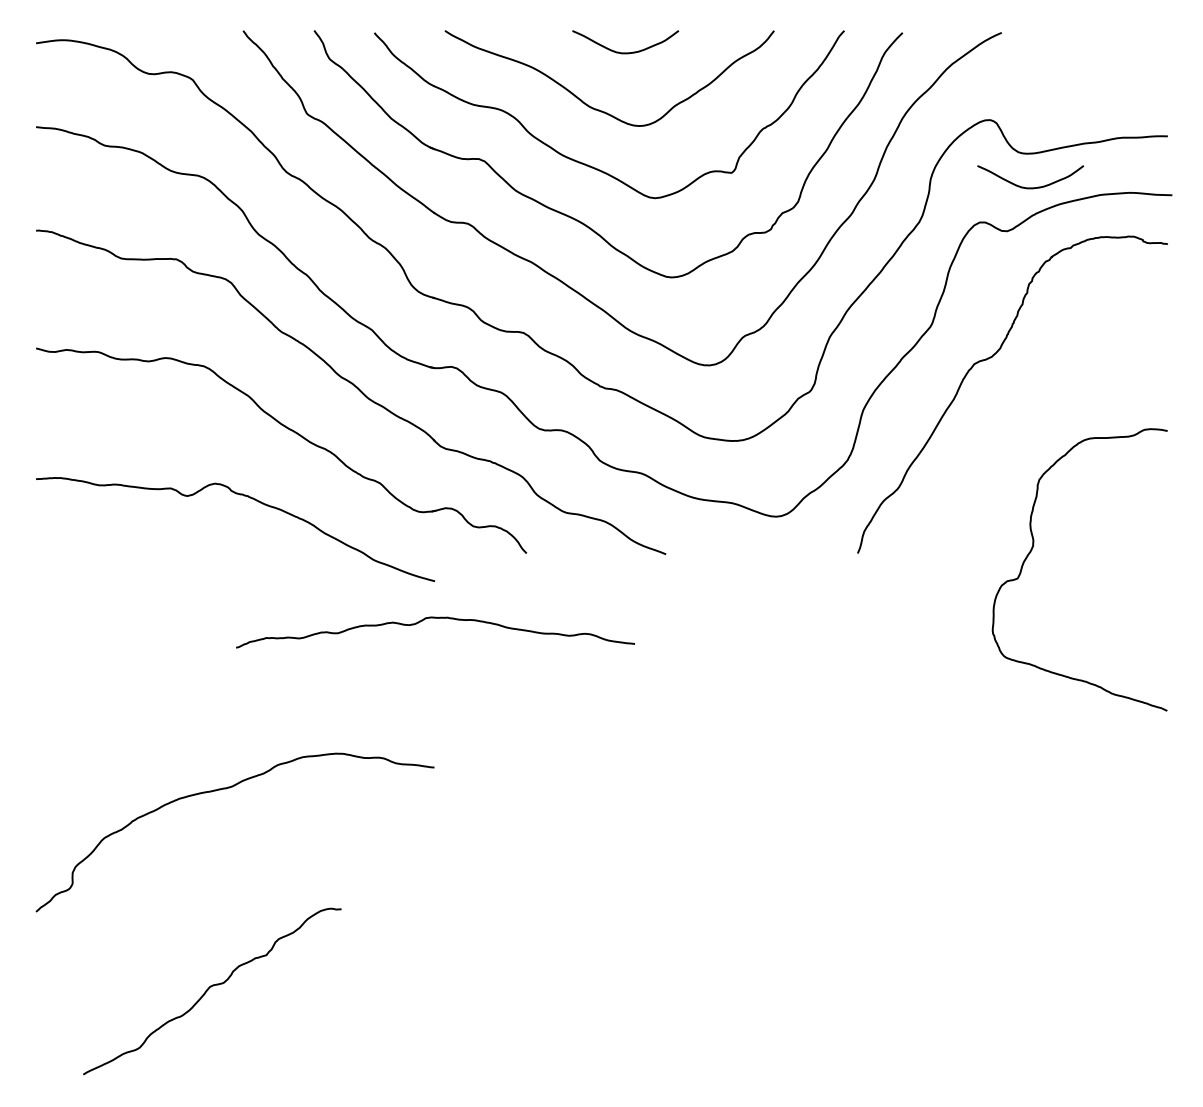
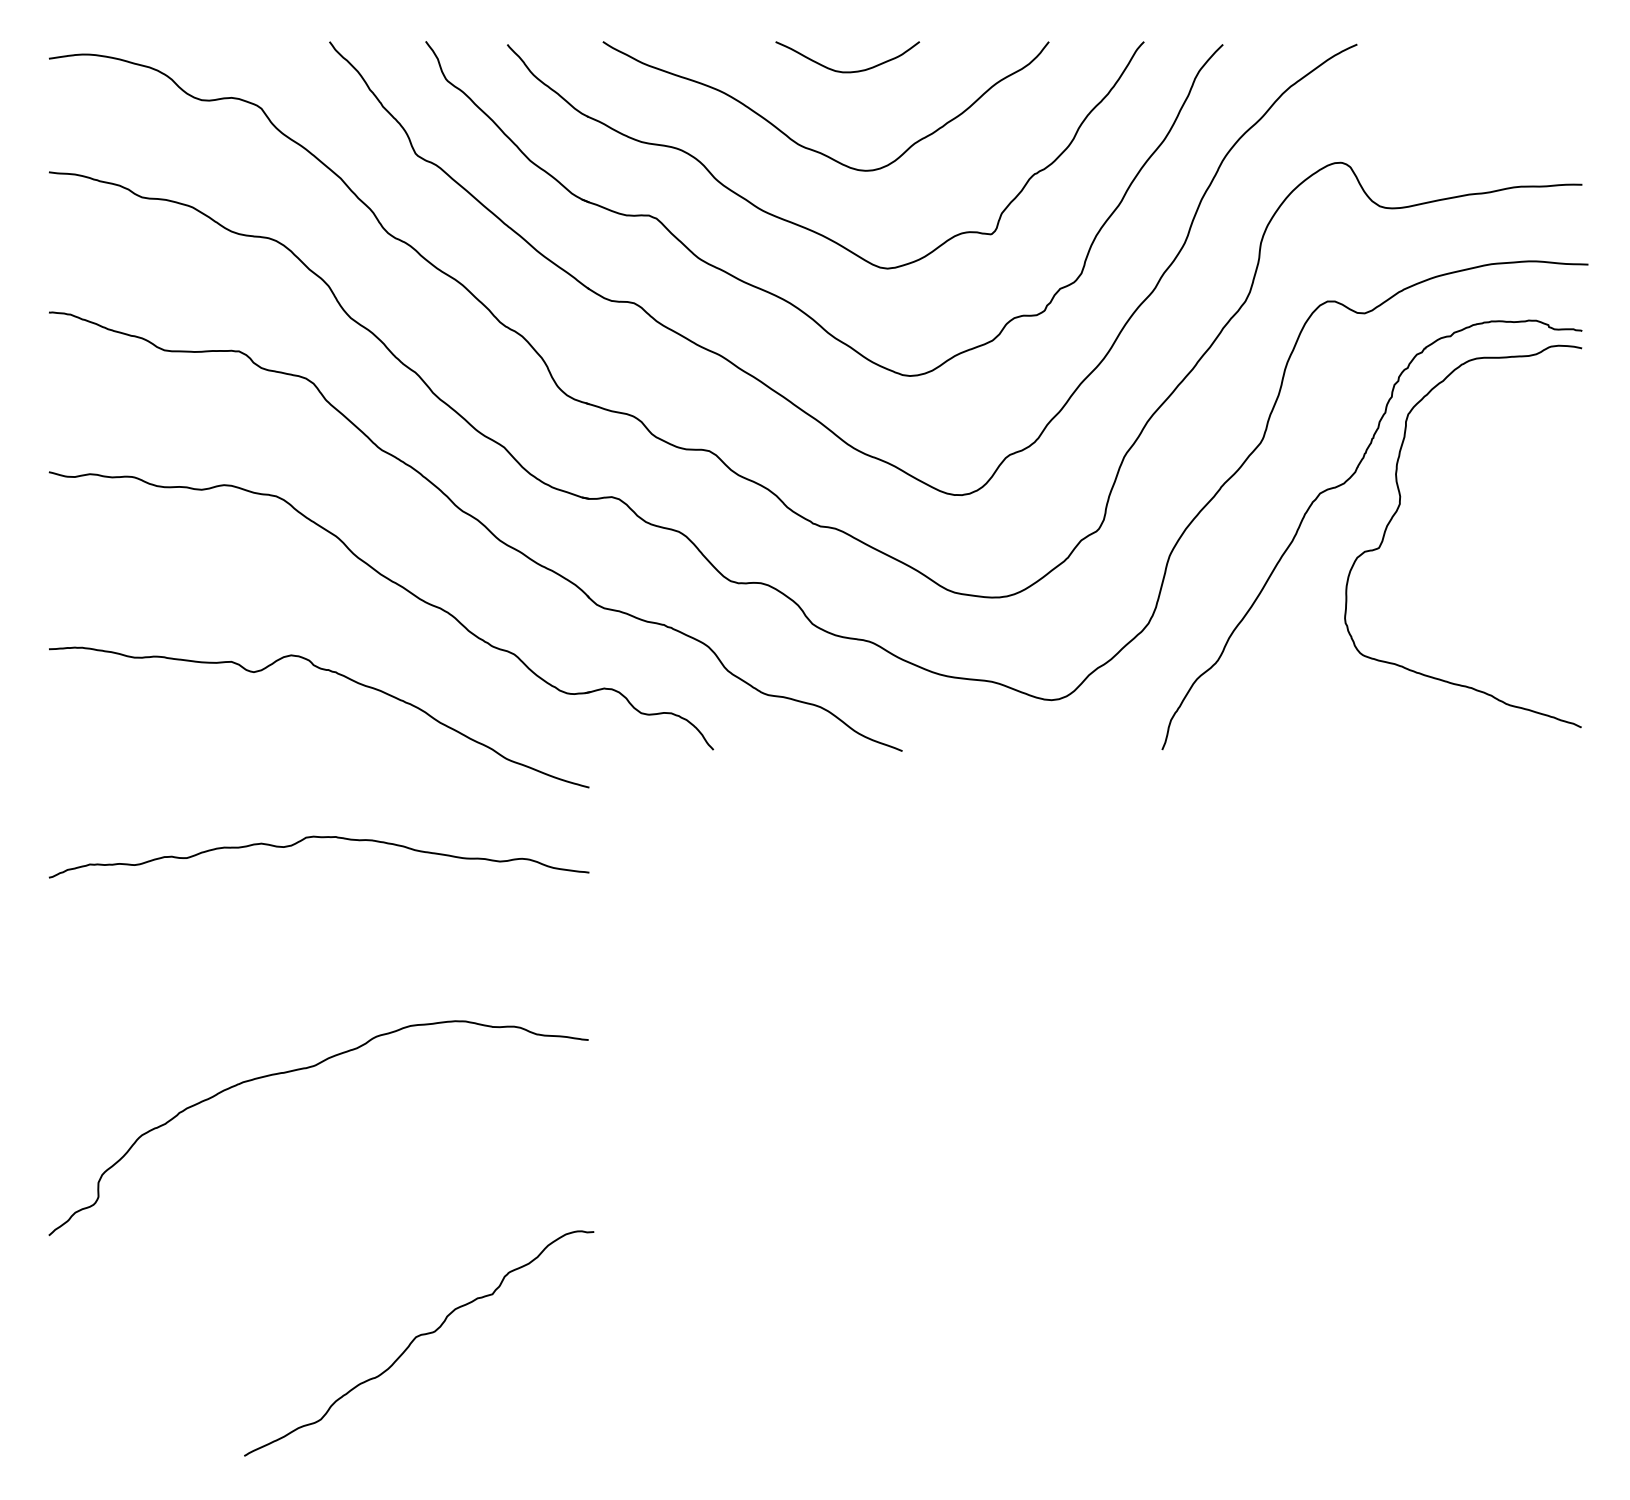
curve: (1030, 187) -> (1396, 254), removed
curve: (1032, 550) -> (1398, 510), moved
curve: (435, 618) -> (319, 838), moved
curve: (209, 989) -> (415, 1340), moved

